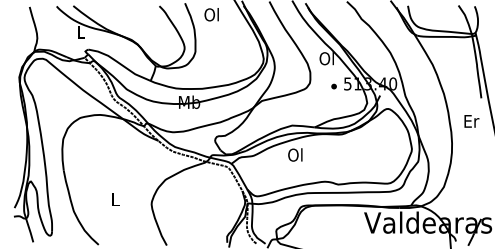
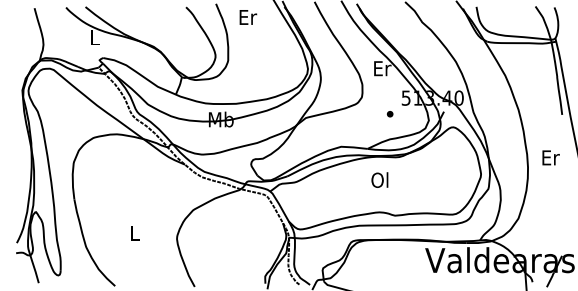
text: (211, 14) -> (247, 17), Ol -> Er
text: (327, 58) -> (382, 68), Ol -> Er
part: (333, 86) -> (389, 114), moved
text: (471, 121) -> (550, 157), moved
text: (295, 154) -> (379, 179), moved

